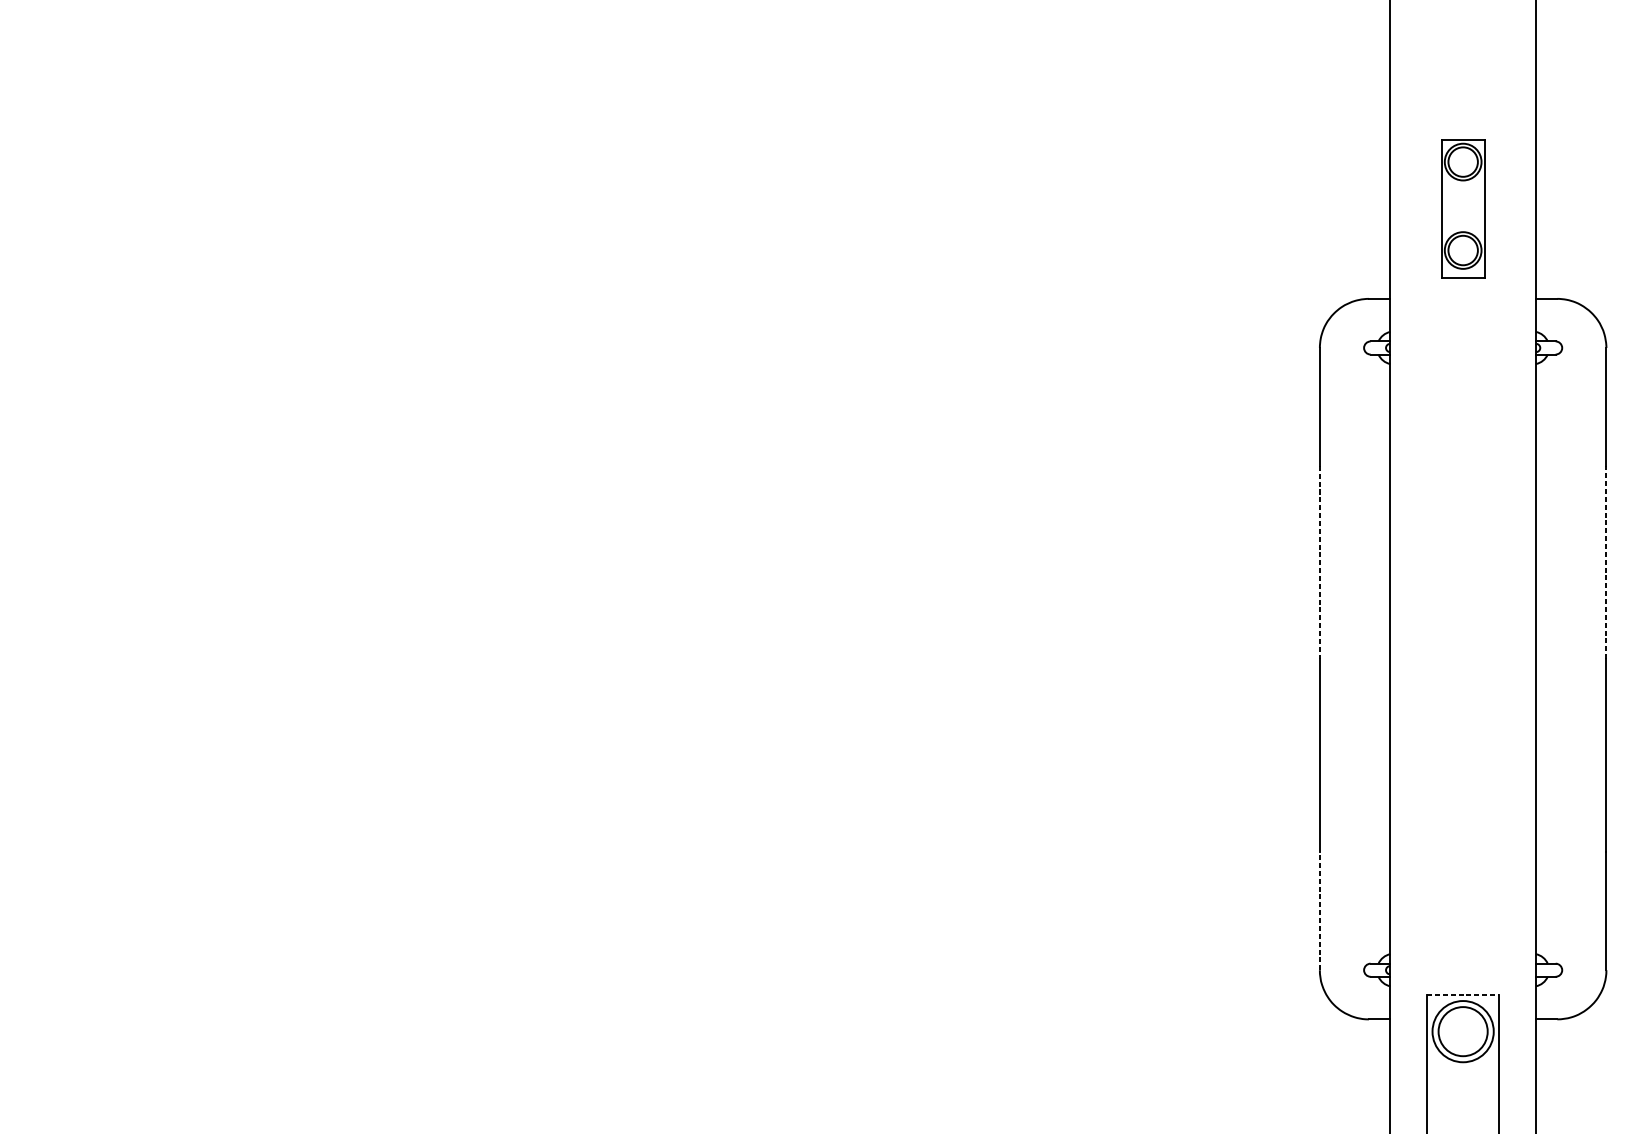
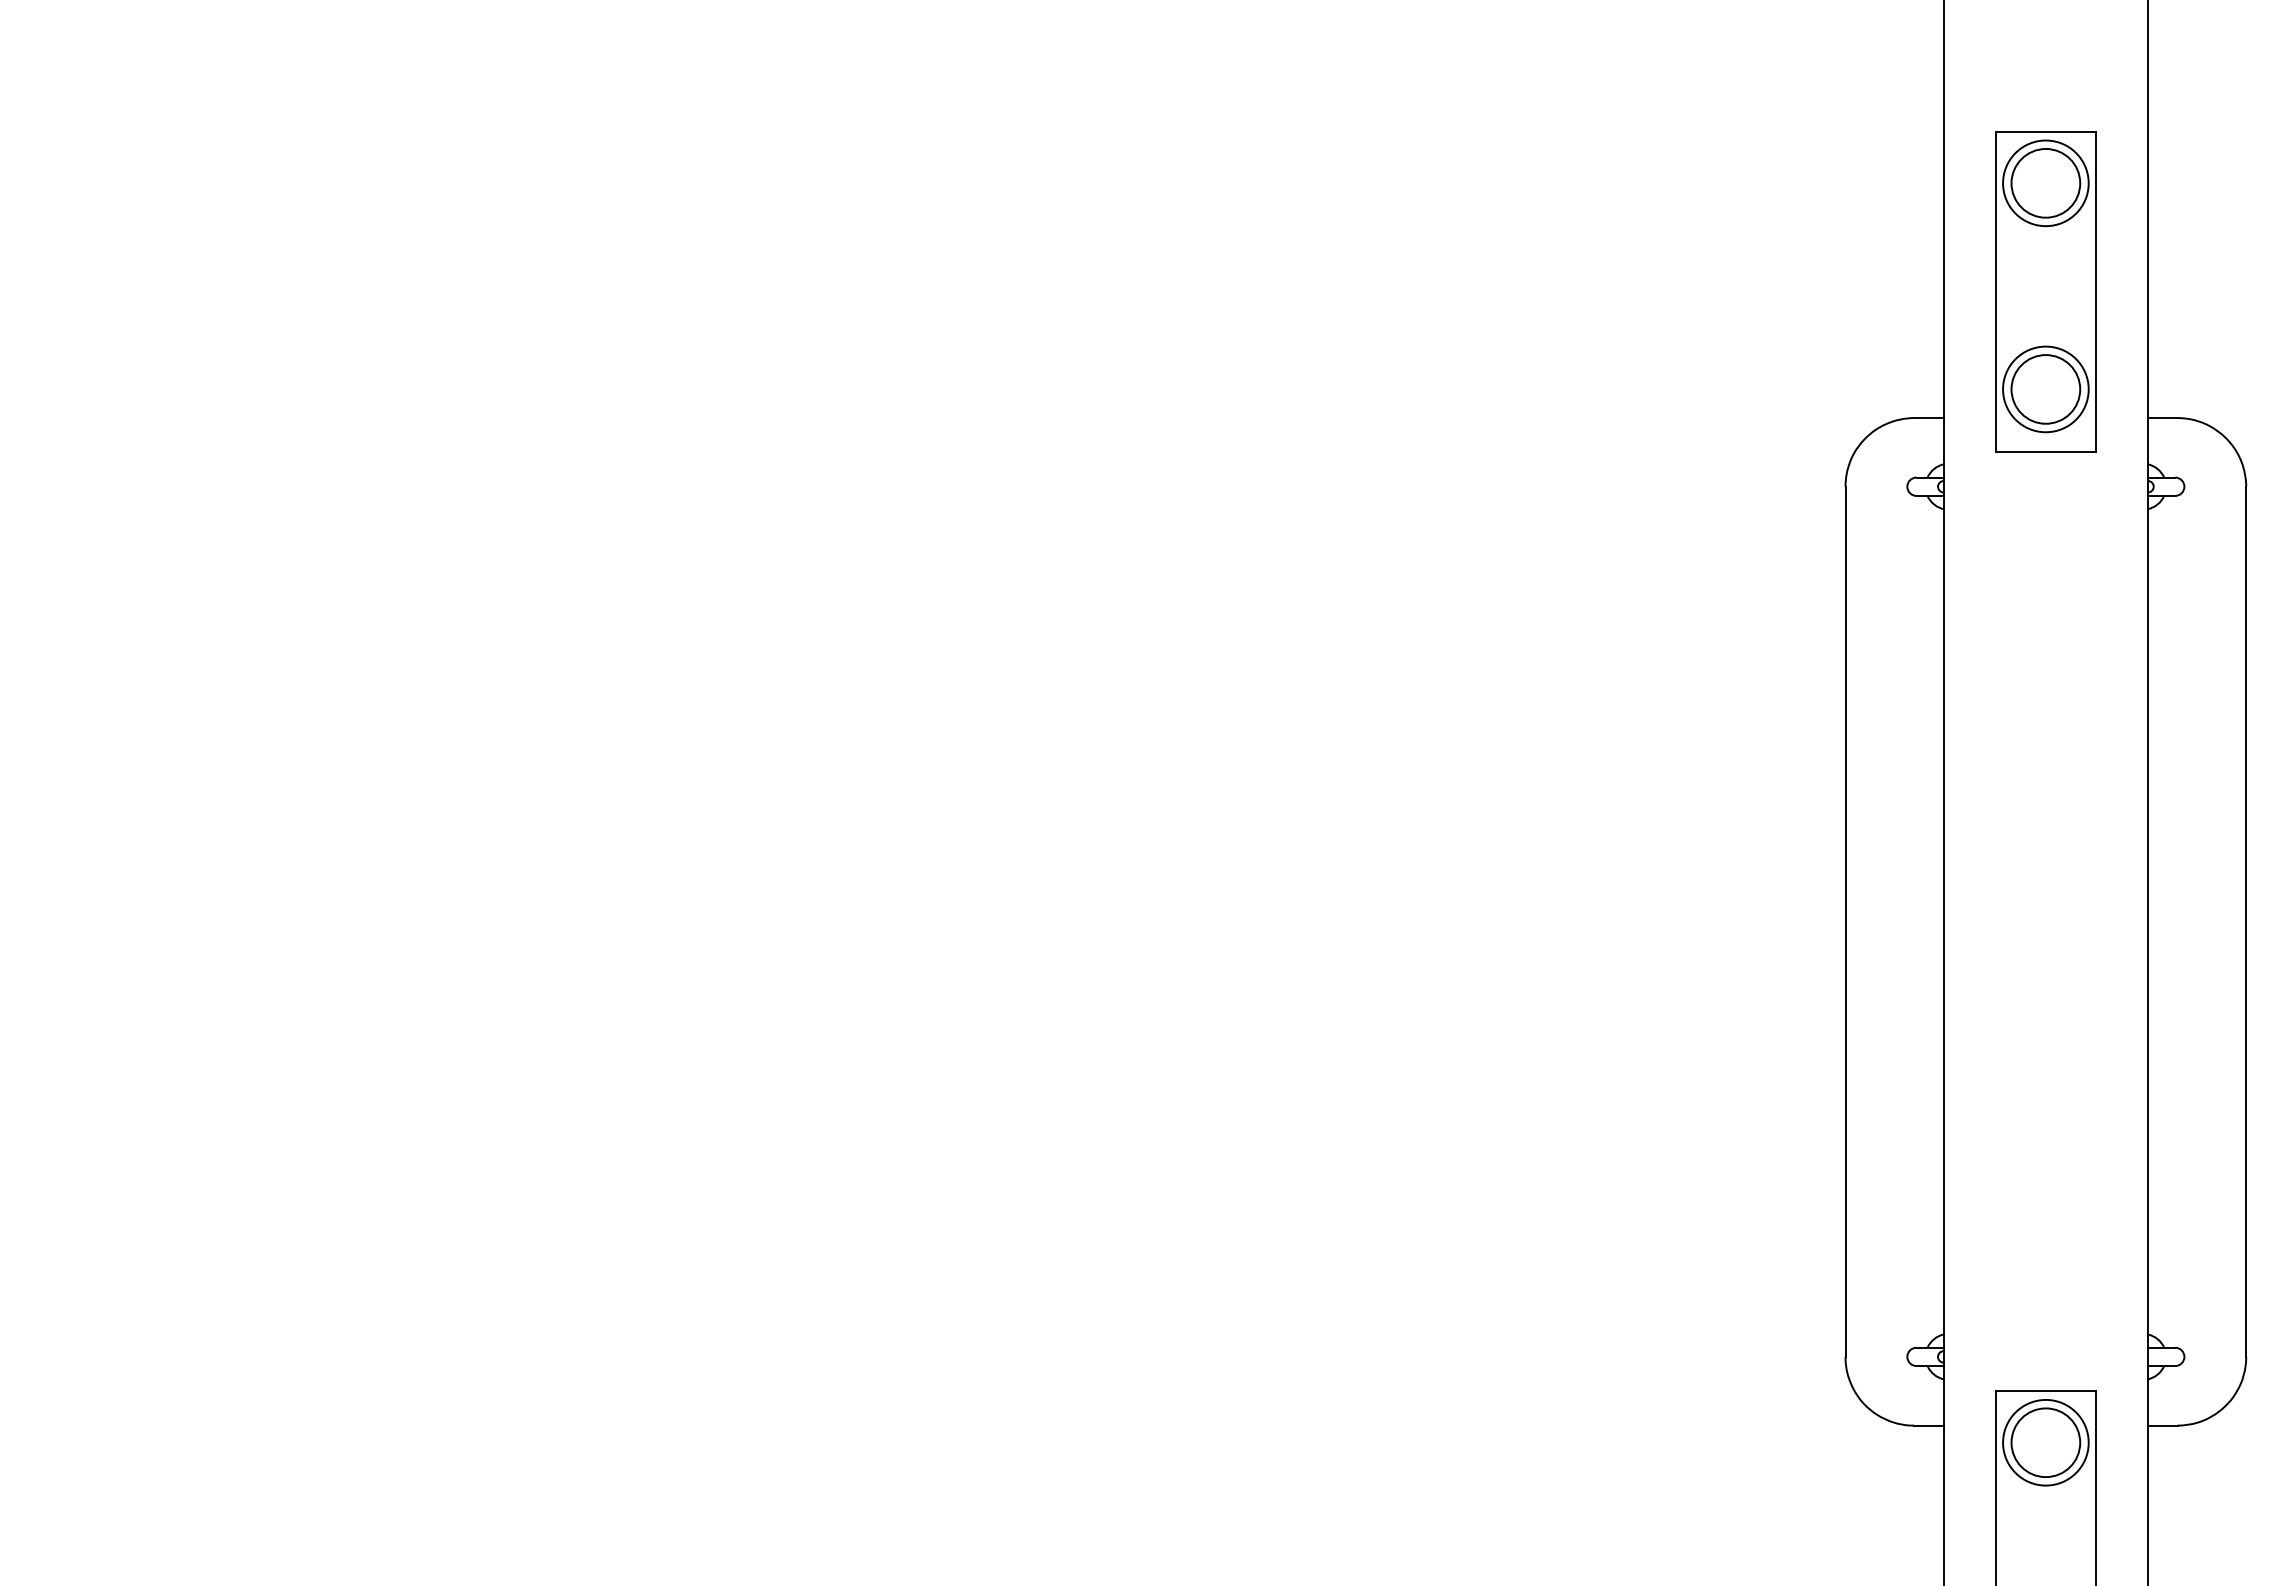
part: (1462, 208) -> (2045, 291), size x1.67
line: (1606, 562) -> (2246, 786), dashed -> solid
line: (1319, 563) -> (1845, 787), dashed -> solid
line: (1319, 910) -> (1845, 1273), dashed -> solid
line: (1463, 994) -> (2046, 1391), dashed -> solid

